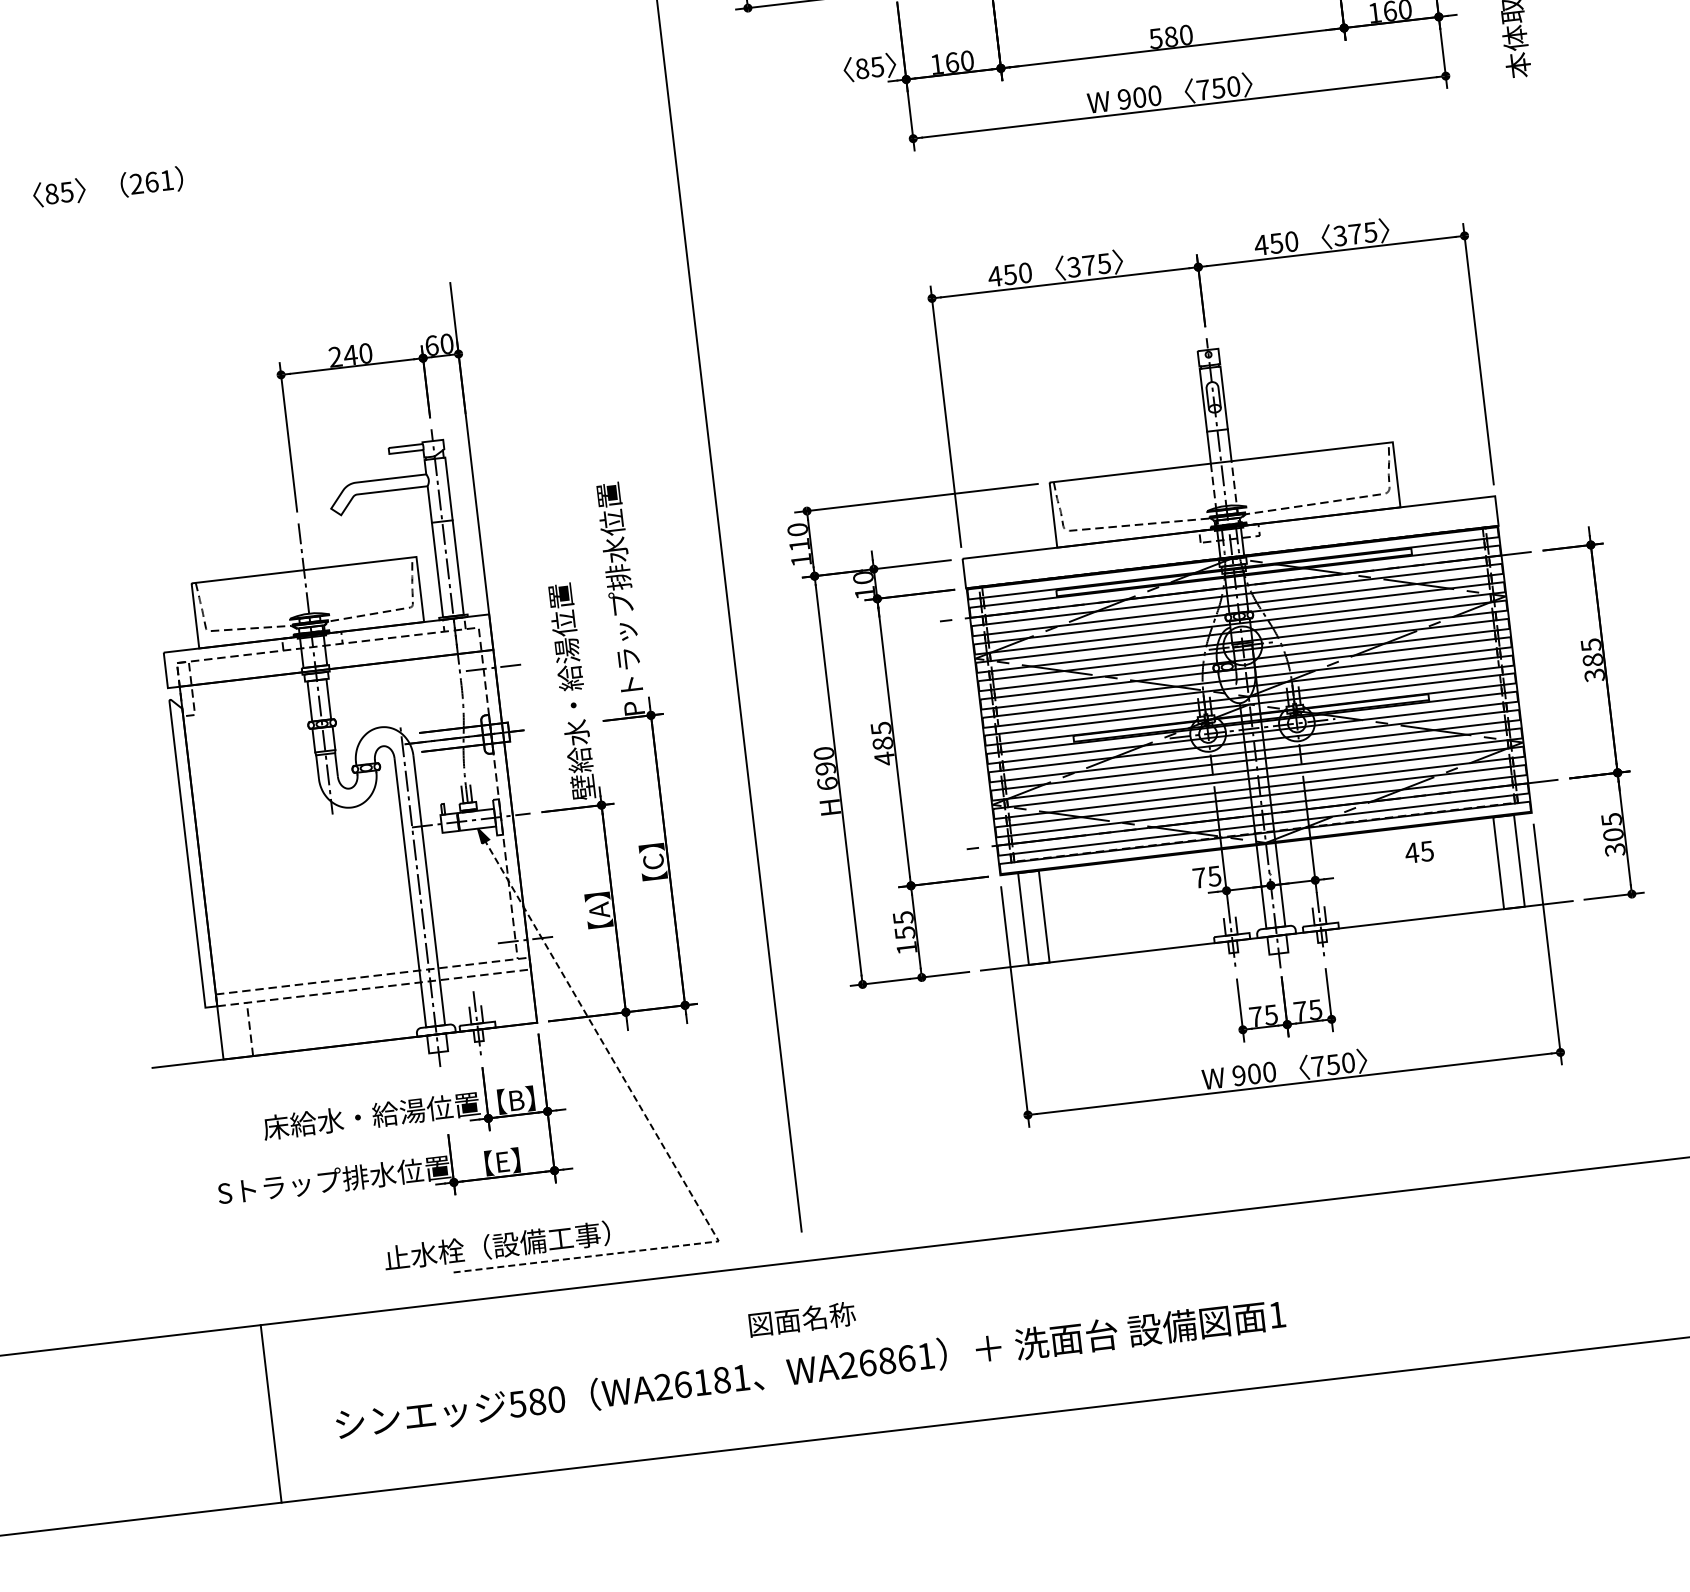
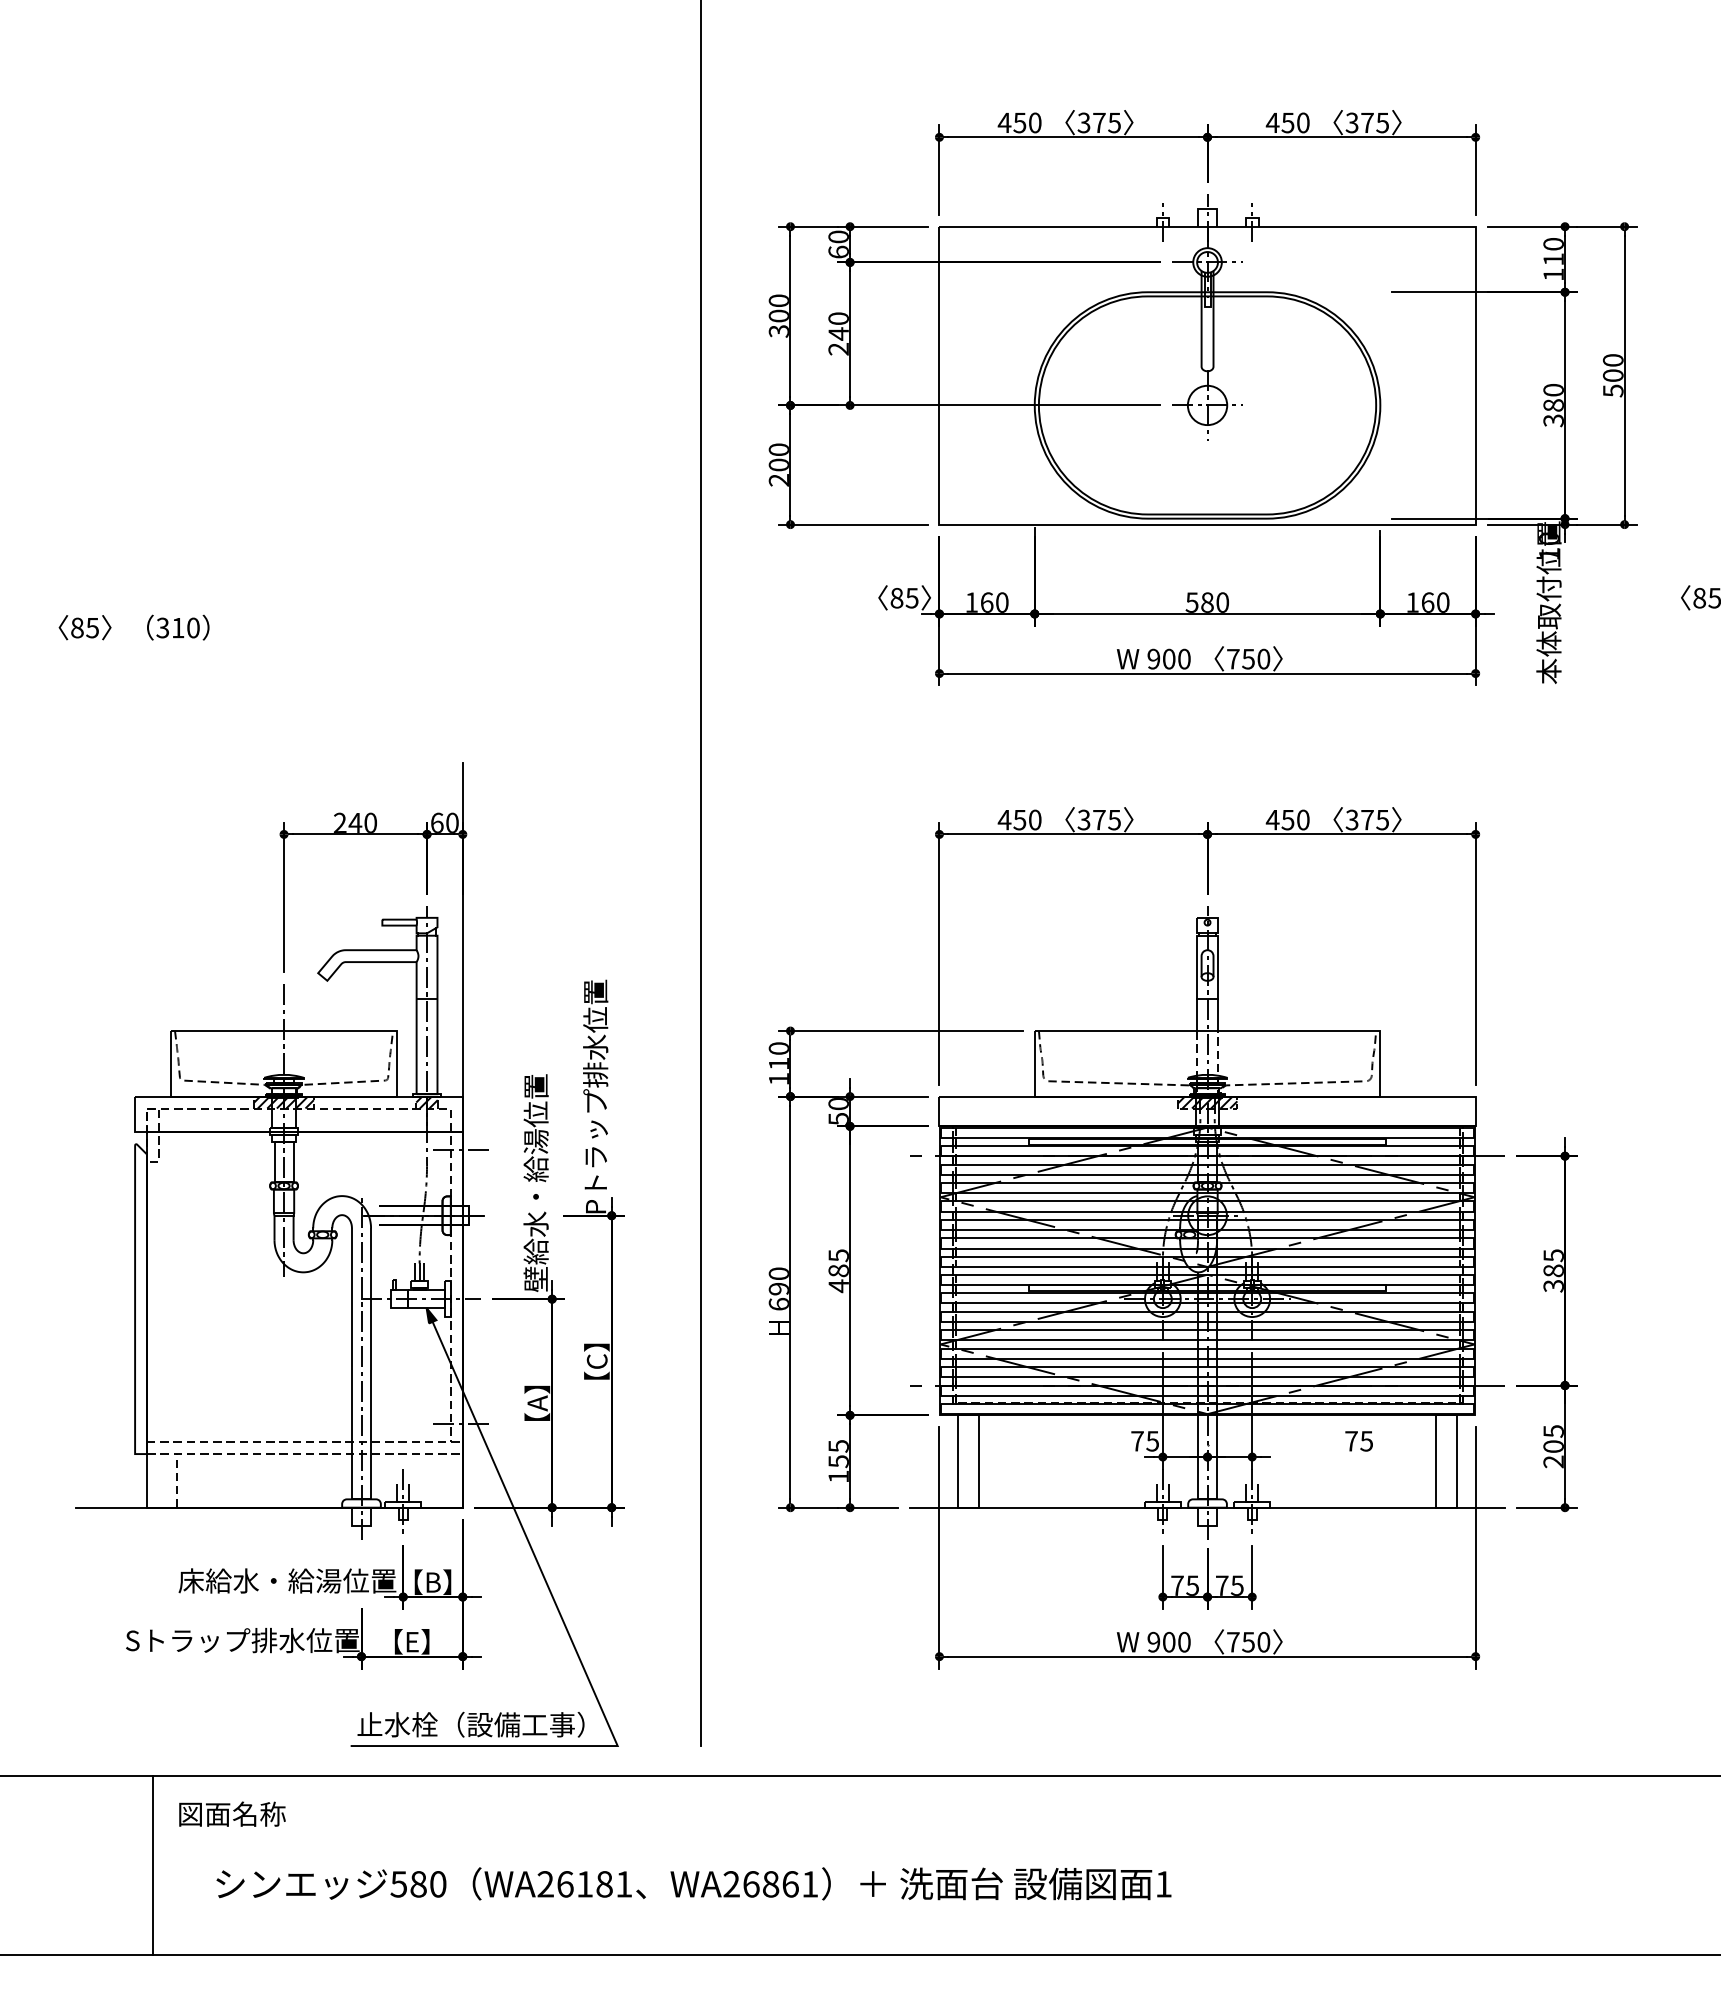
text: (151, 181) -> (177, 627), 261 -> 310
hatch: (1229, 533) -> (1207, 1102), added
text: (864, 592) -> (838, 1118), 10 -> 50
hatch: (453, 624) -> (426, 1102), added
hatch: (311, 641) -> (283, 1102), added
text: (1615, 849) -> (1553, 1461), 305 -> 205
text: (1412, 853) -> (1351, 1441), 45 -> 75
line: (665, 1150) -> (575, 1649), dashed -> solid
text: (496, 1245) -> (470, 1724), moved
text: (802, 1318) -> (232, 1813), moved

